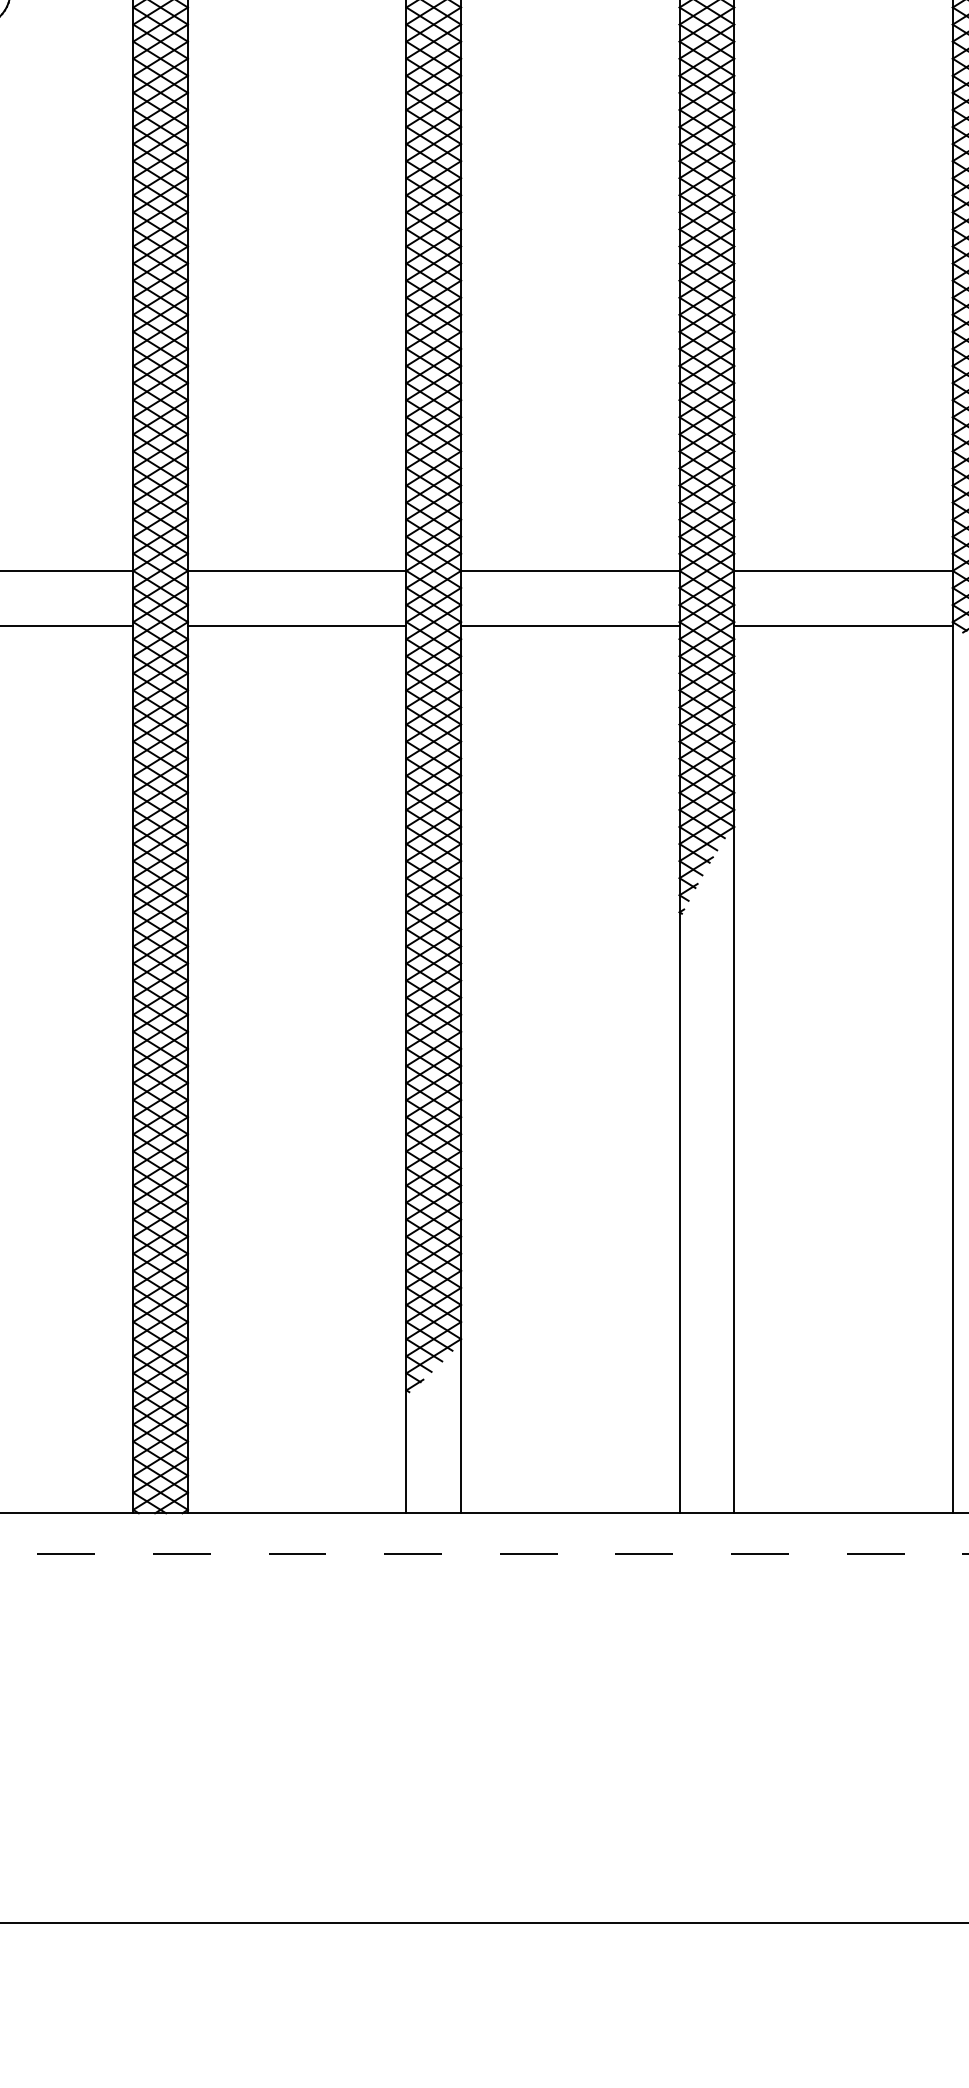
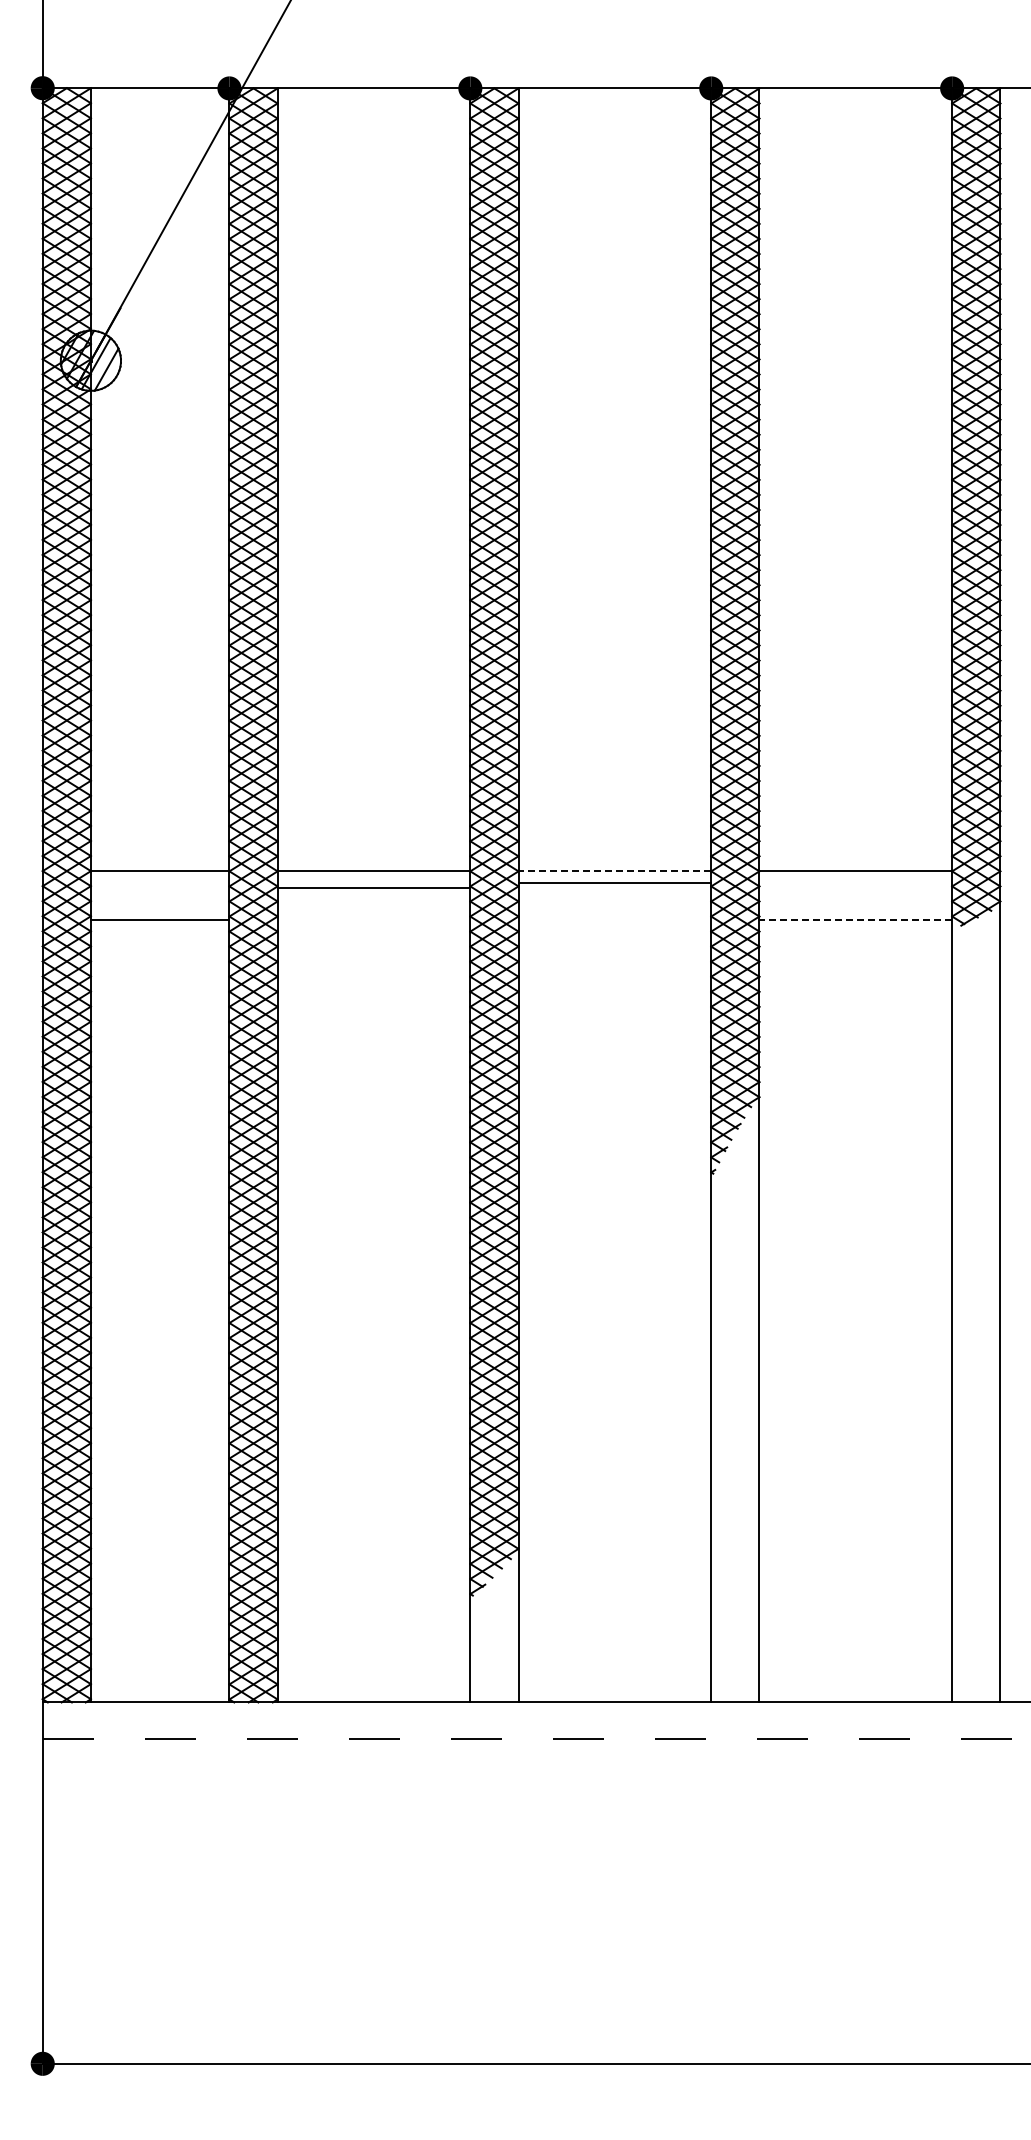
line: (569, 571) -> (614, 871), solid -> dashed
line: (296, 625) -> (373, 887), moved
line: (569, 625) -> (614, 882), moved
line: (843, 625) -> (855, 919), solid -> dashed

